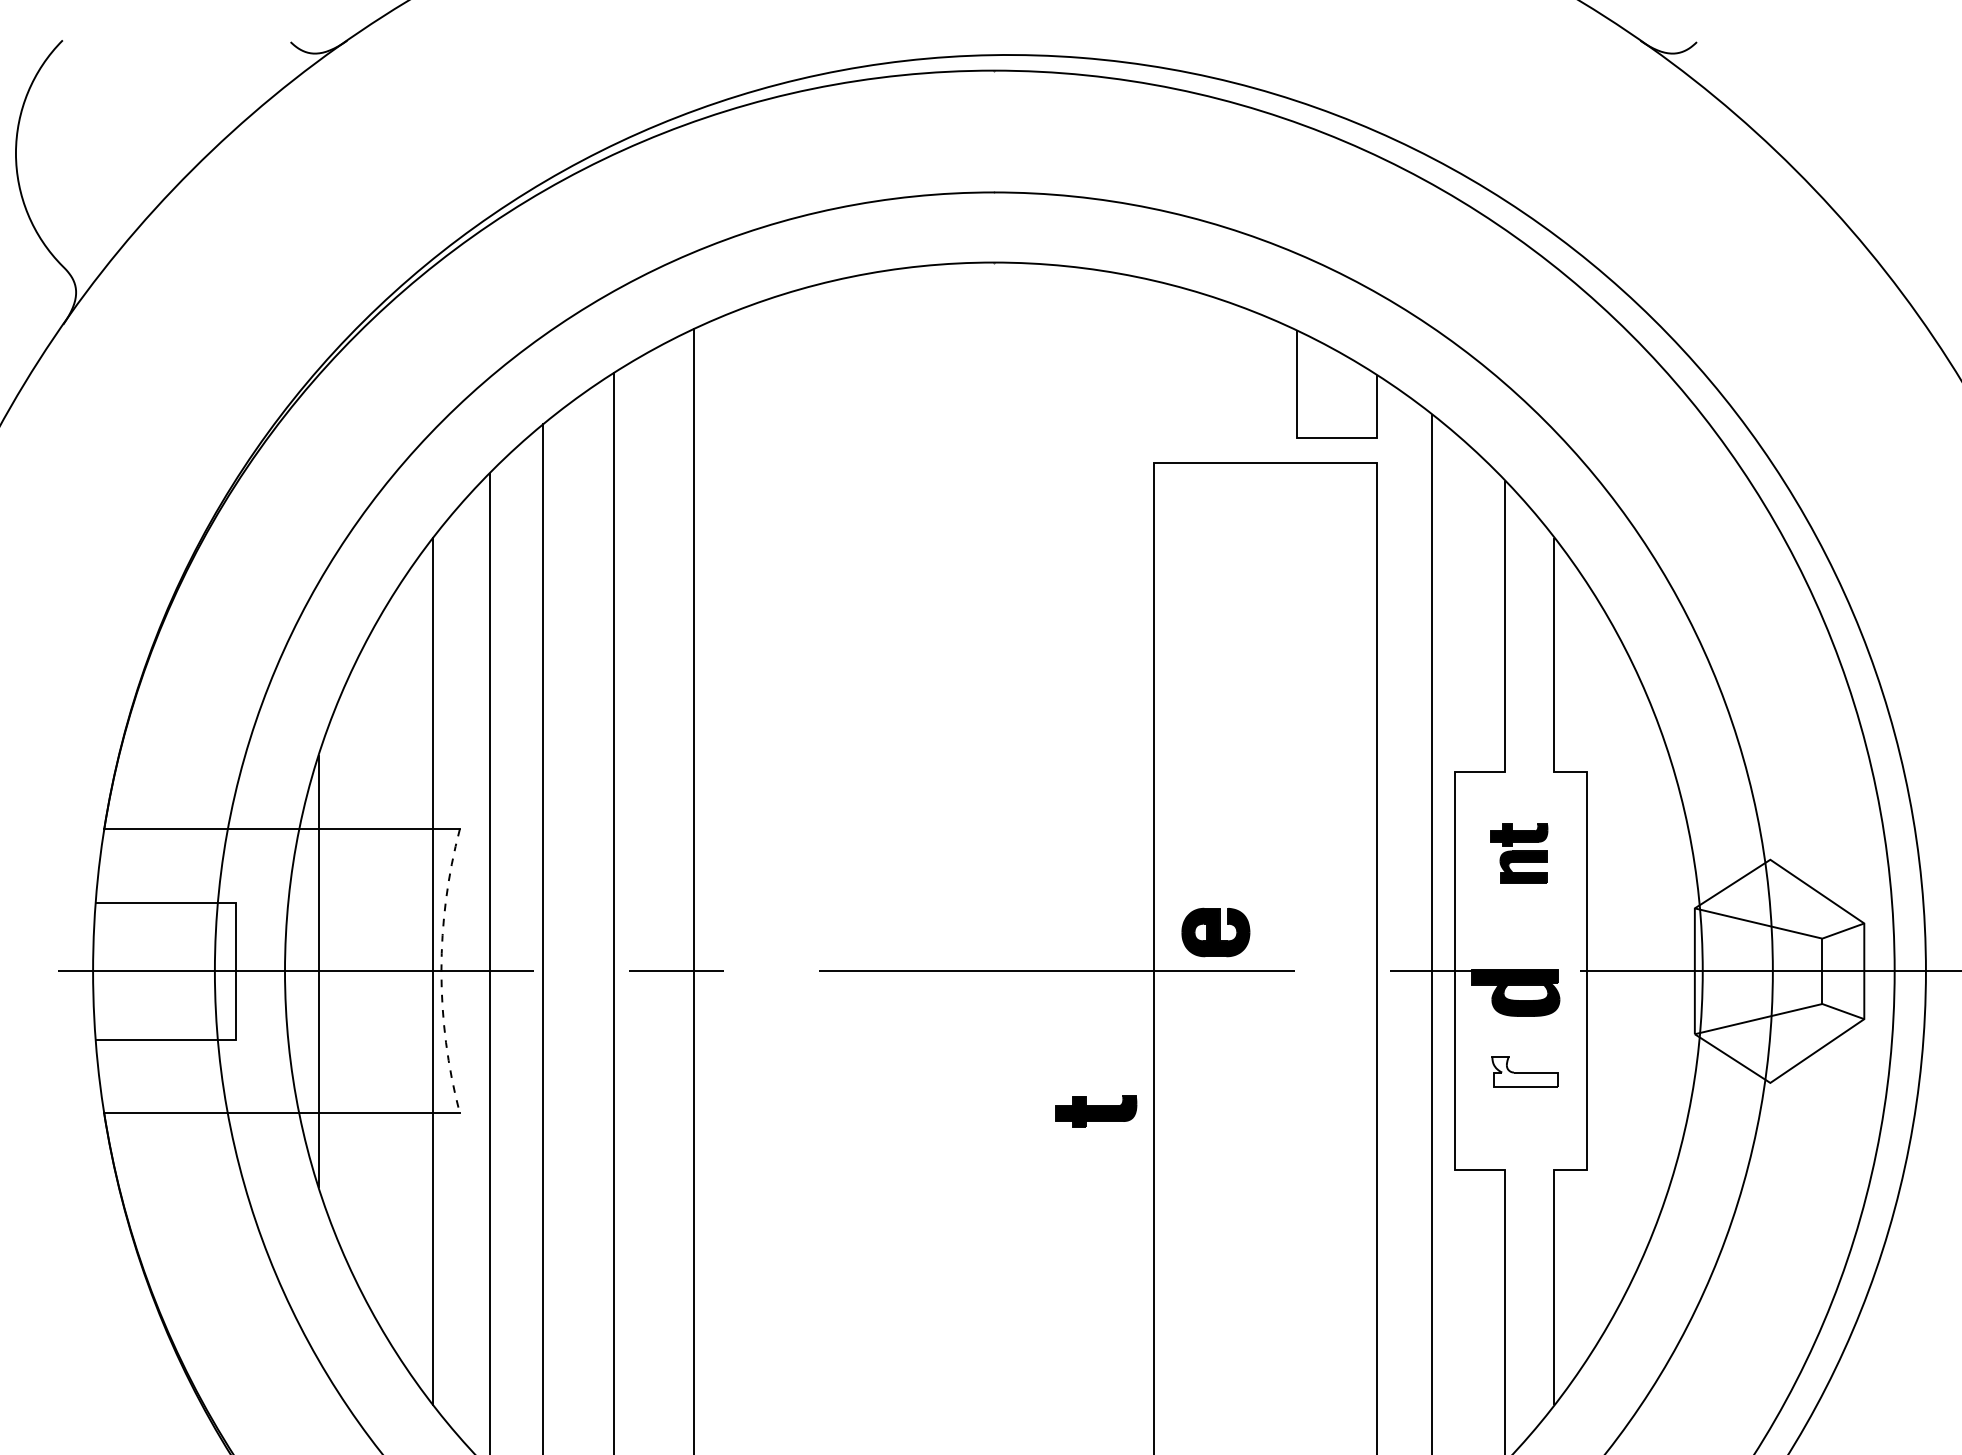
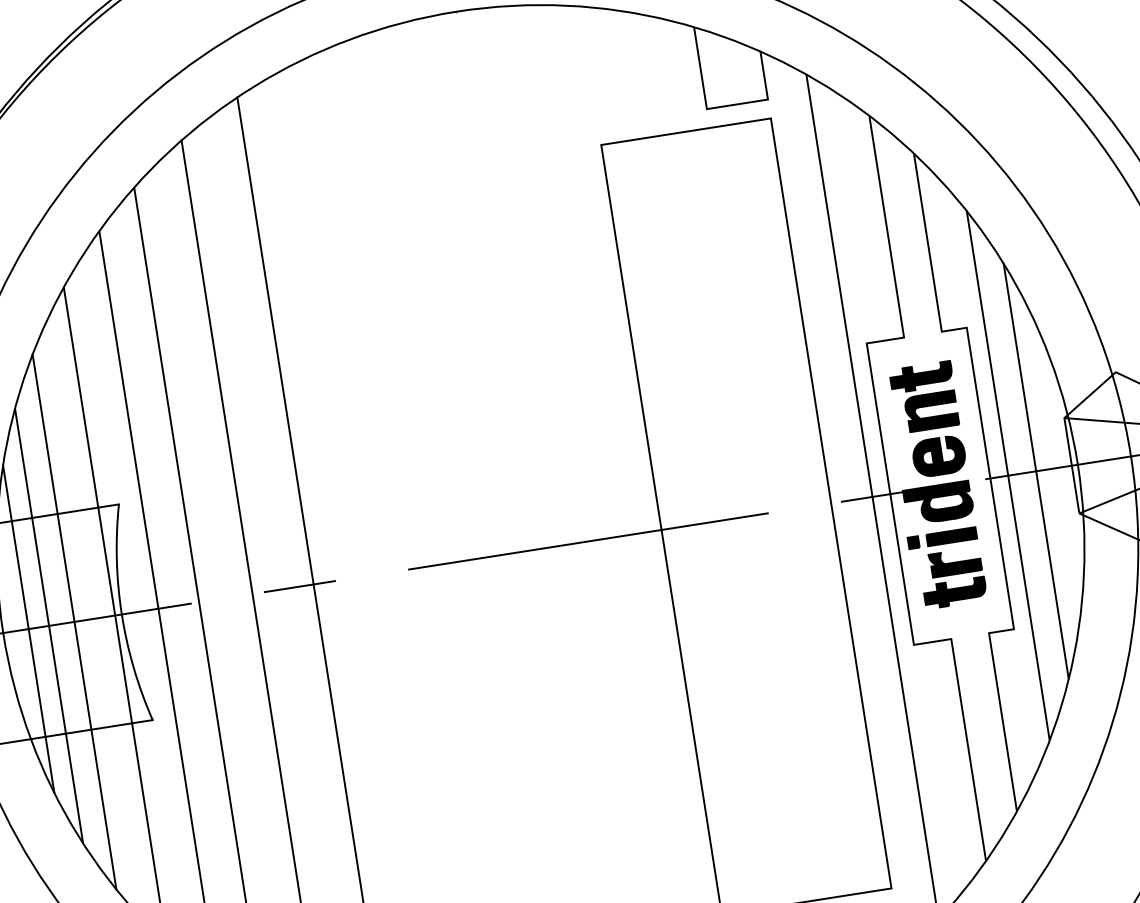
part: (1519, 853) -> (924, 397), size x1.43
part: (1215, 932) -> (938, 456), moved
line: (379, 970) -> (74, 621), added
line: (1610, 970) -> (1007, 475), added
line: (1647, 970) -> (1035, 470), added
line: (345, 971) -> (49, 626), added
arc: (441, 971) -> (121, 614), dashed -> solid
part: (1513, 1038) -> (942, 538), added
fill: (1525, 1072) -> (955, 562), added
part: (1096, 1111) -> (955, 592), moved

